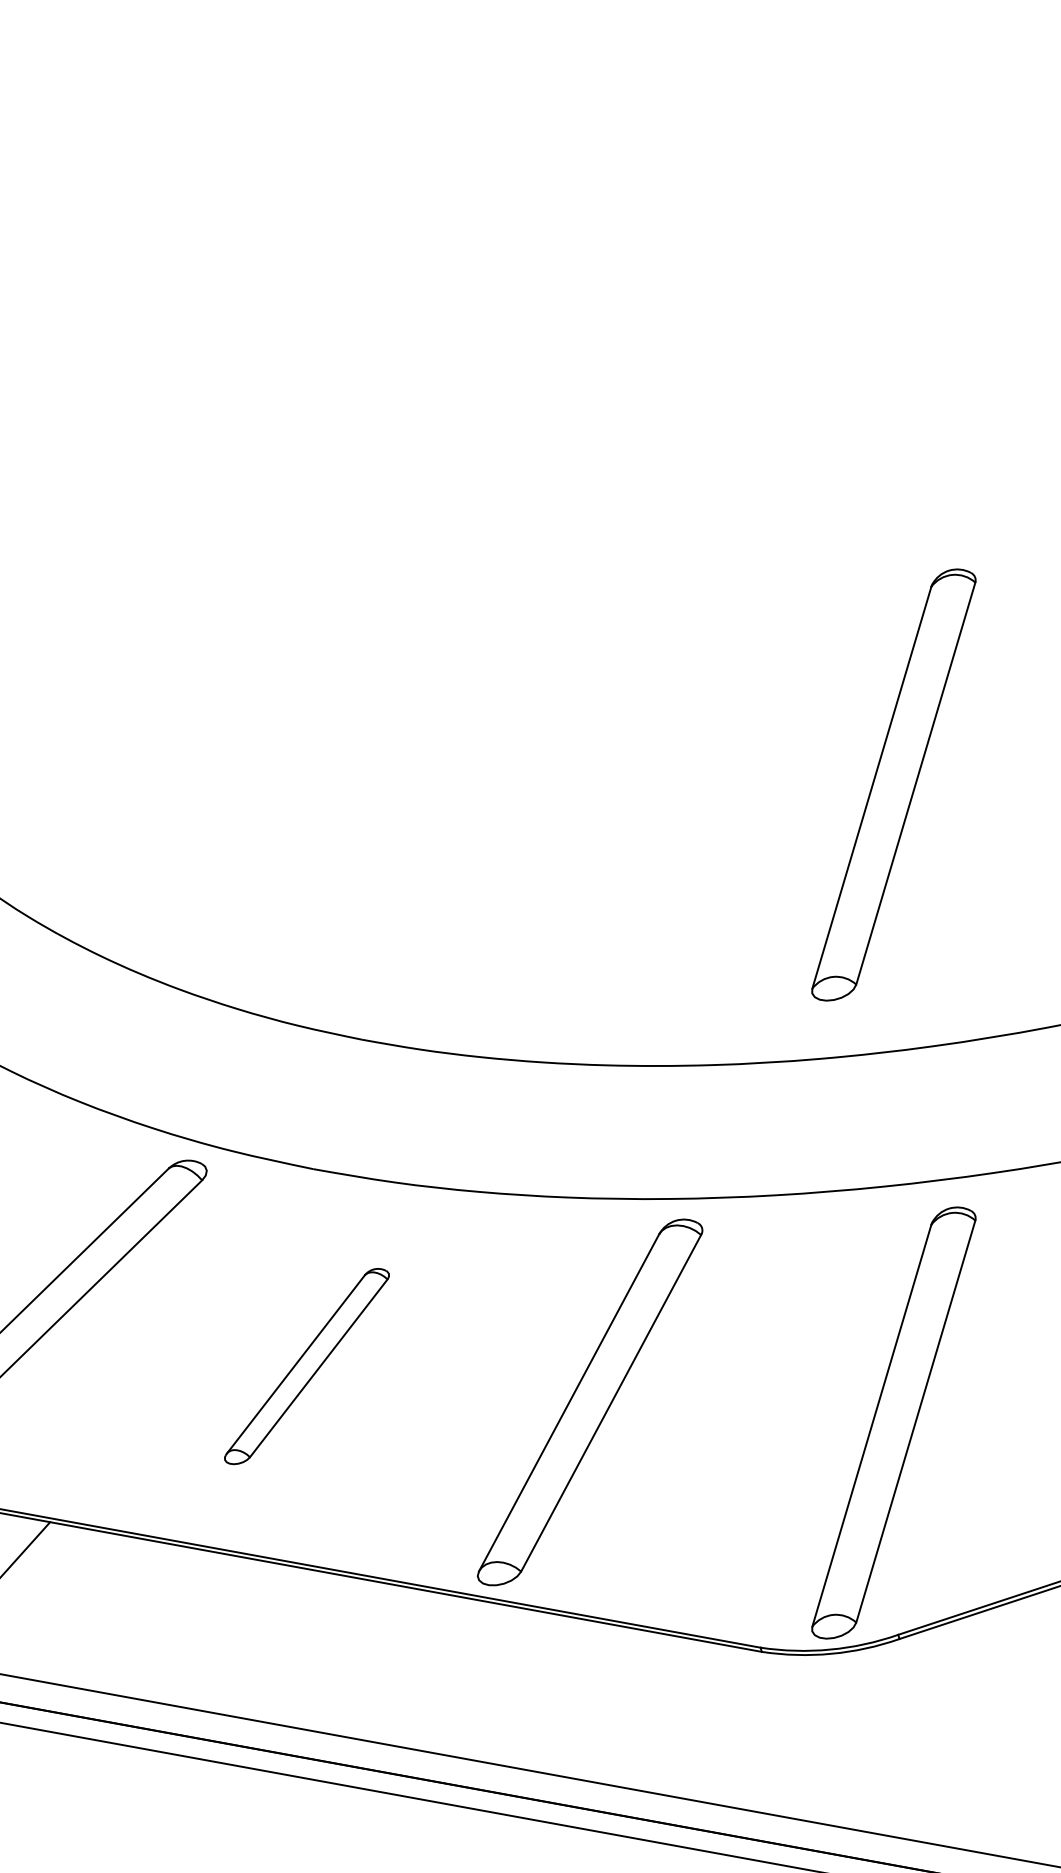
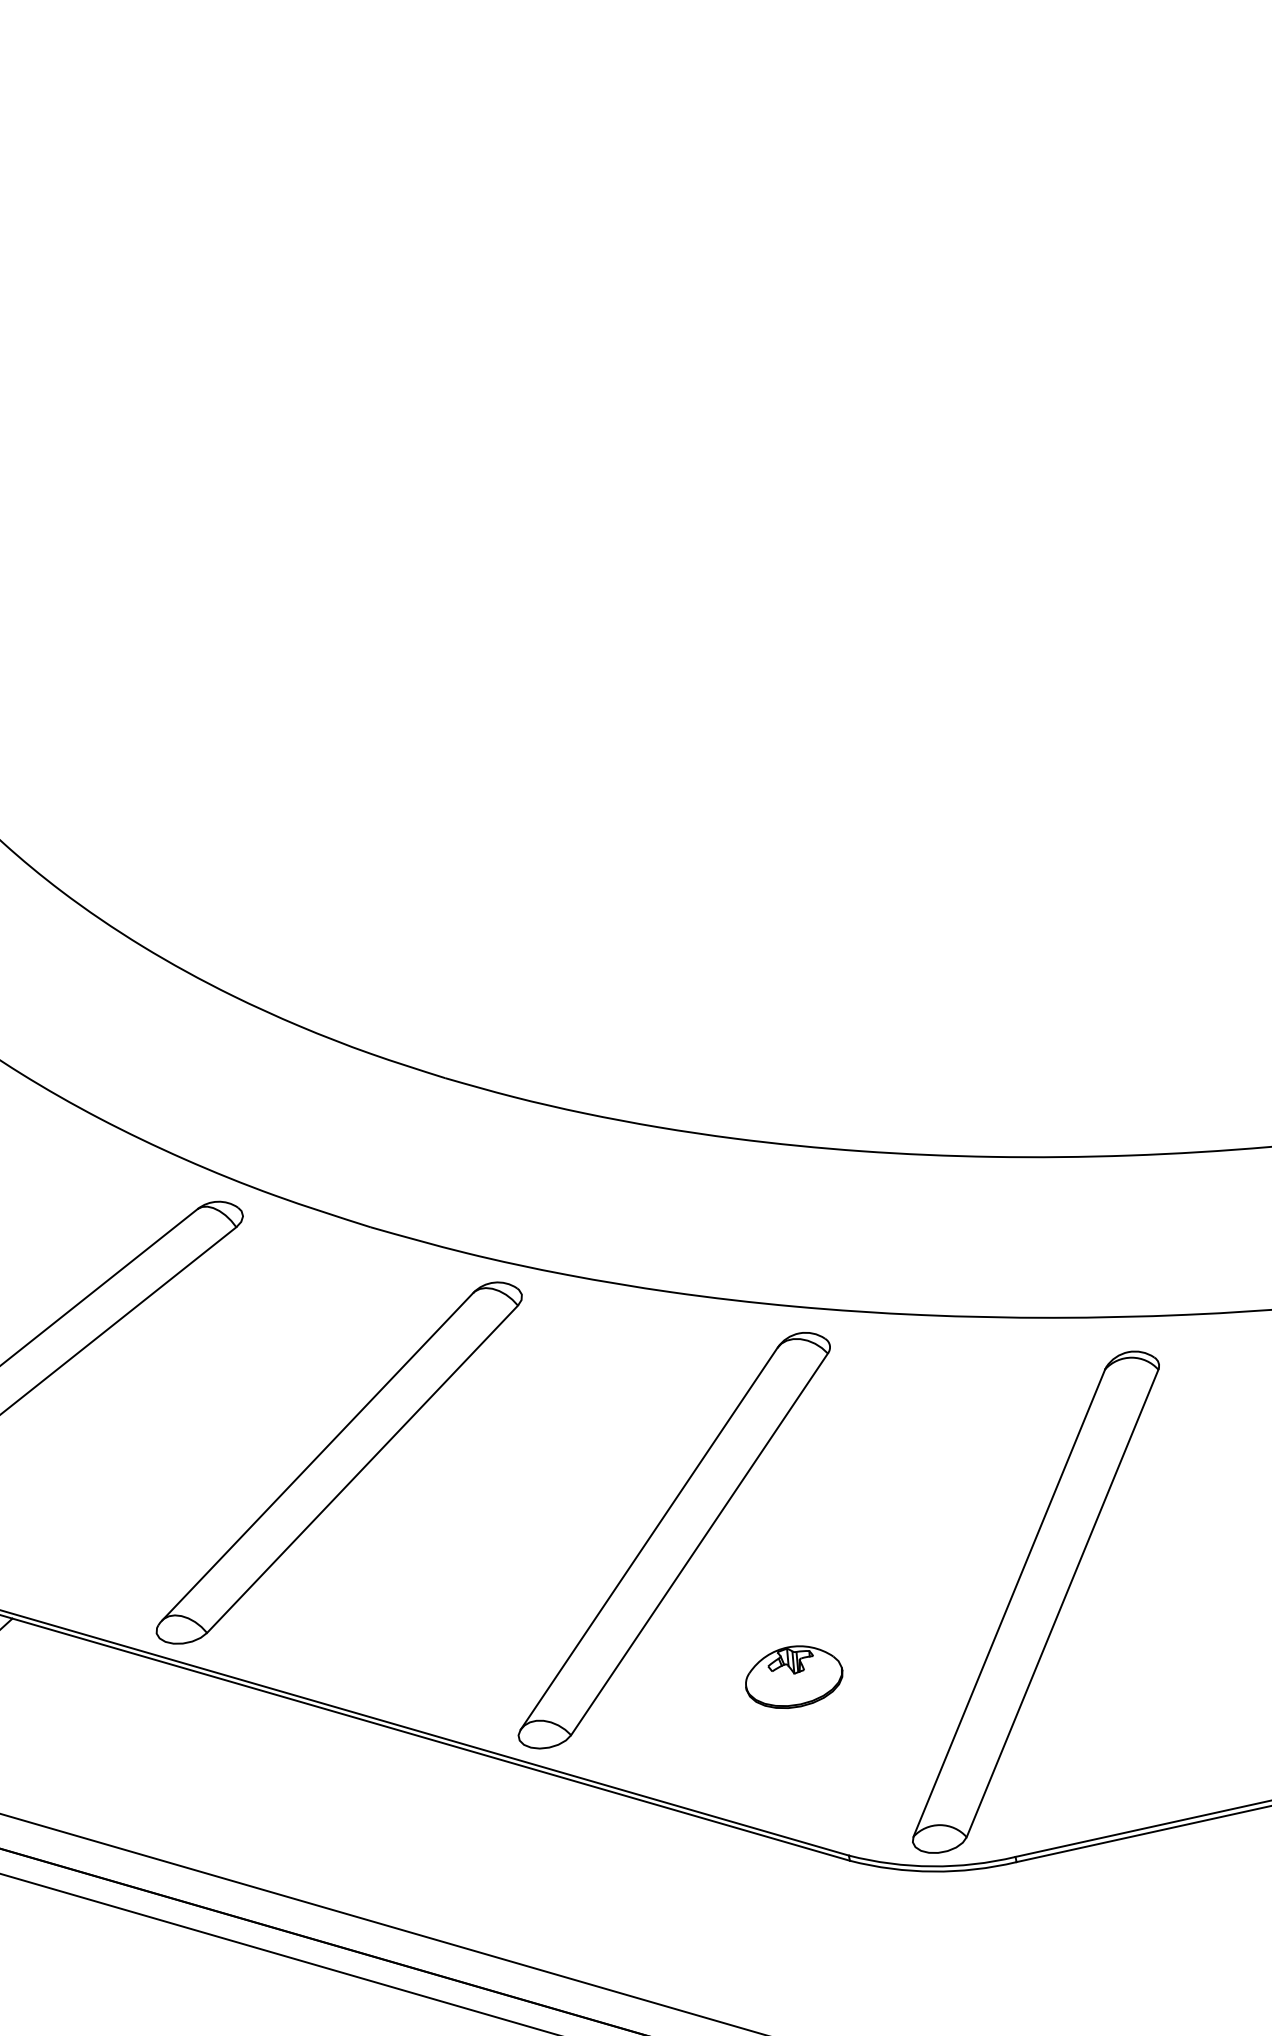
part: (893, 784) -> (1113, 836), removed
part: (306, 1366) -> (338, 1463), size x1.67
part: (700, 1504) -> (794, 1676), added

